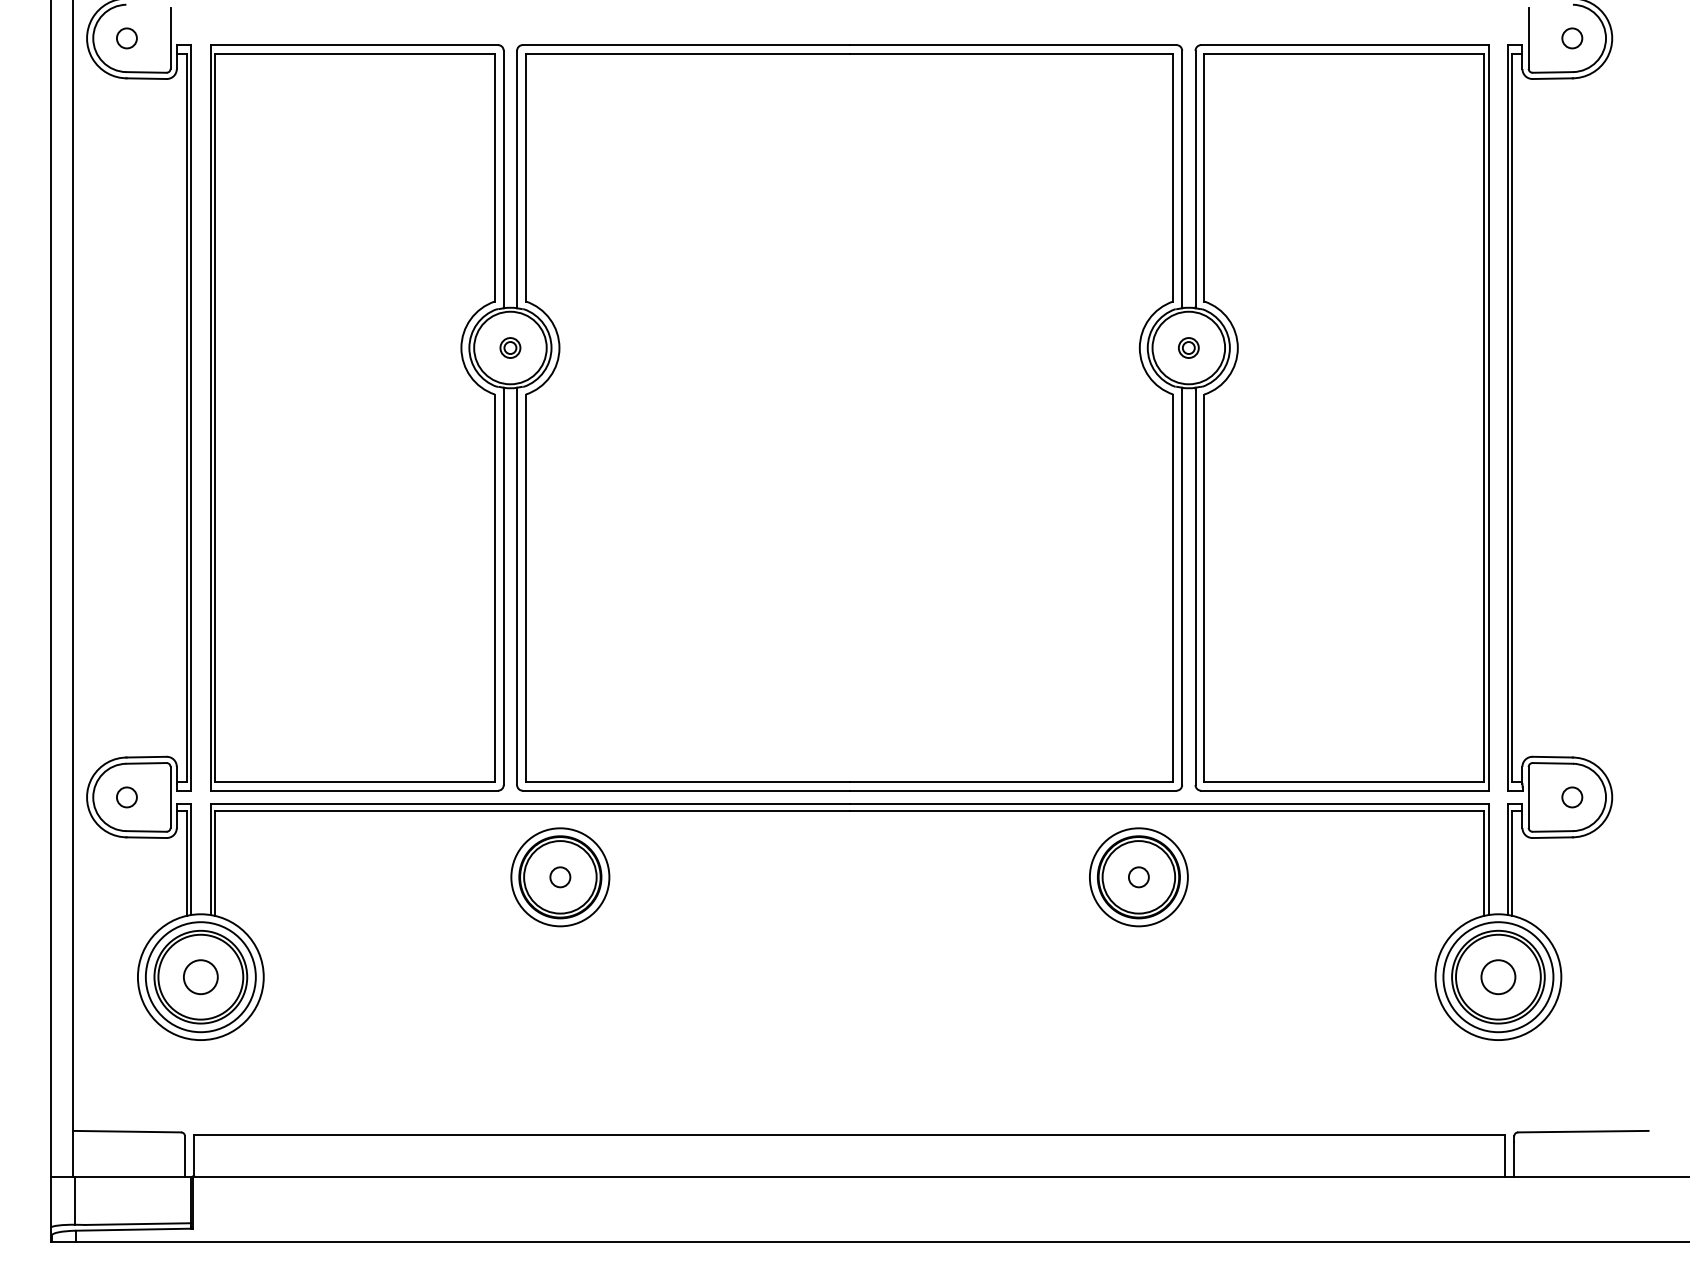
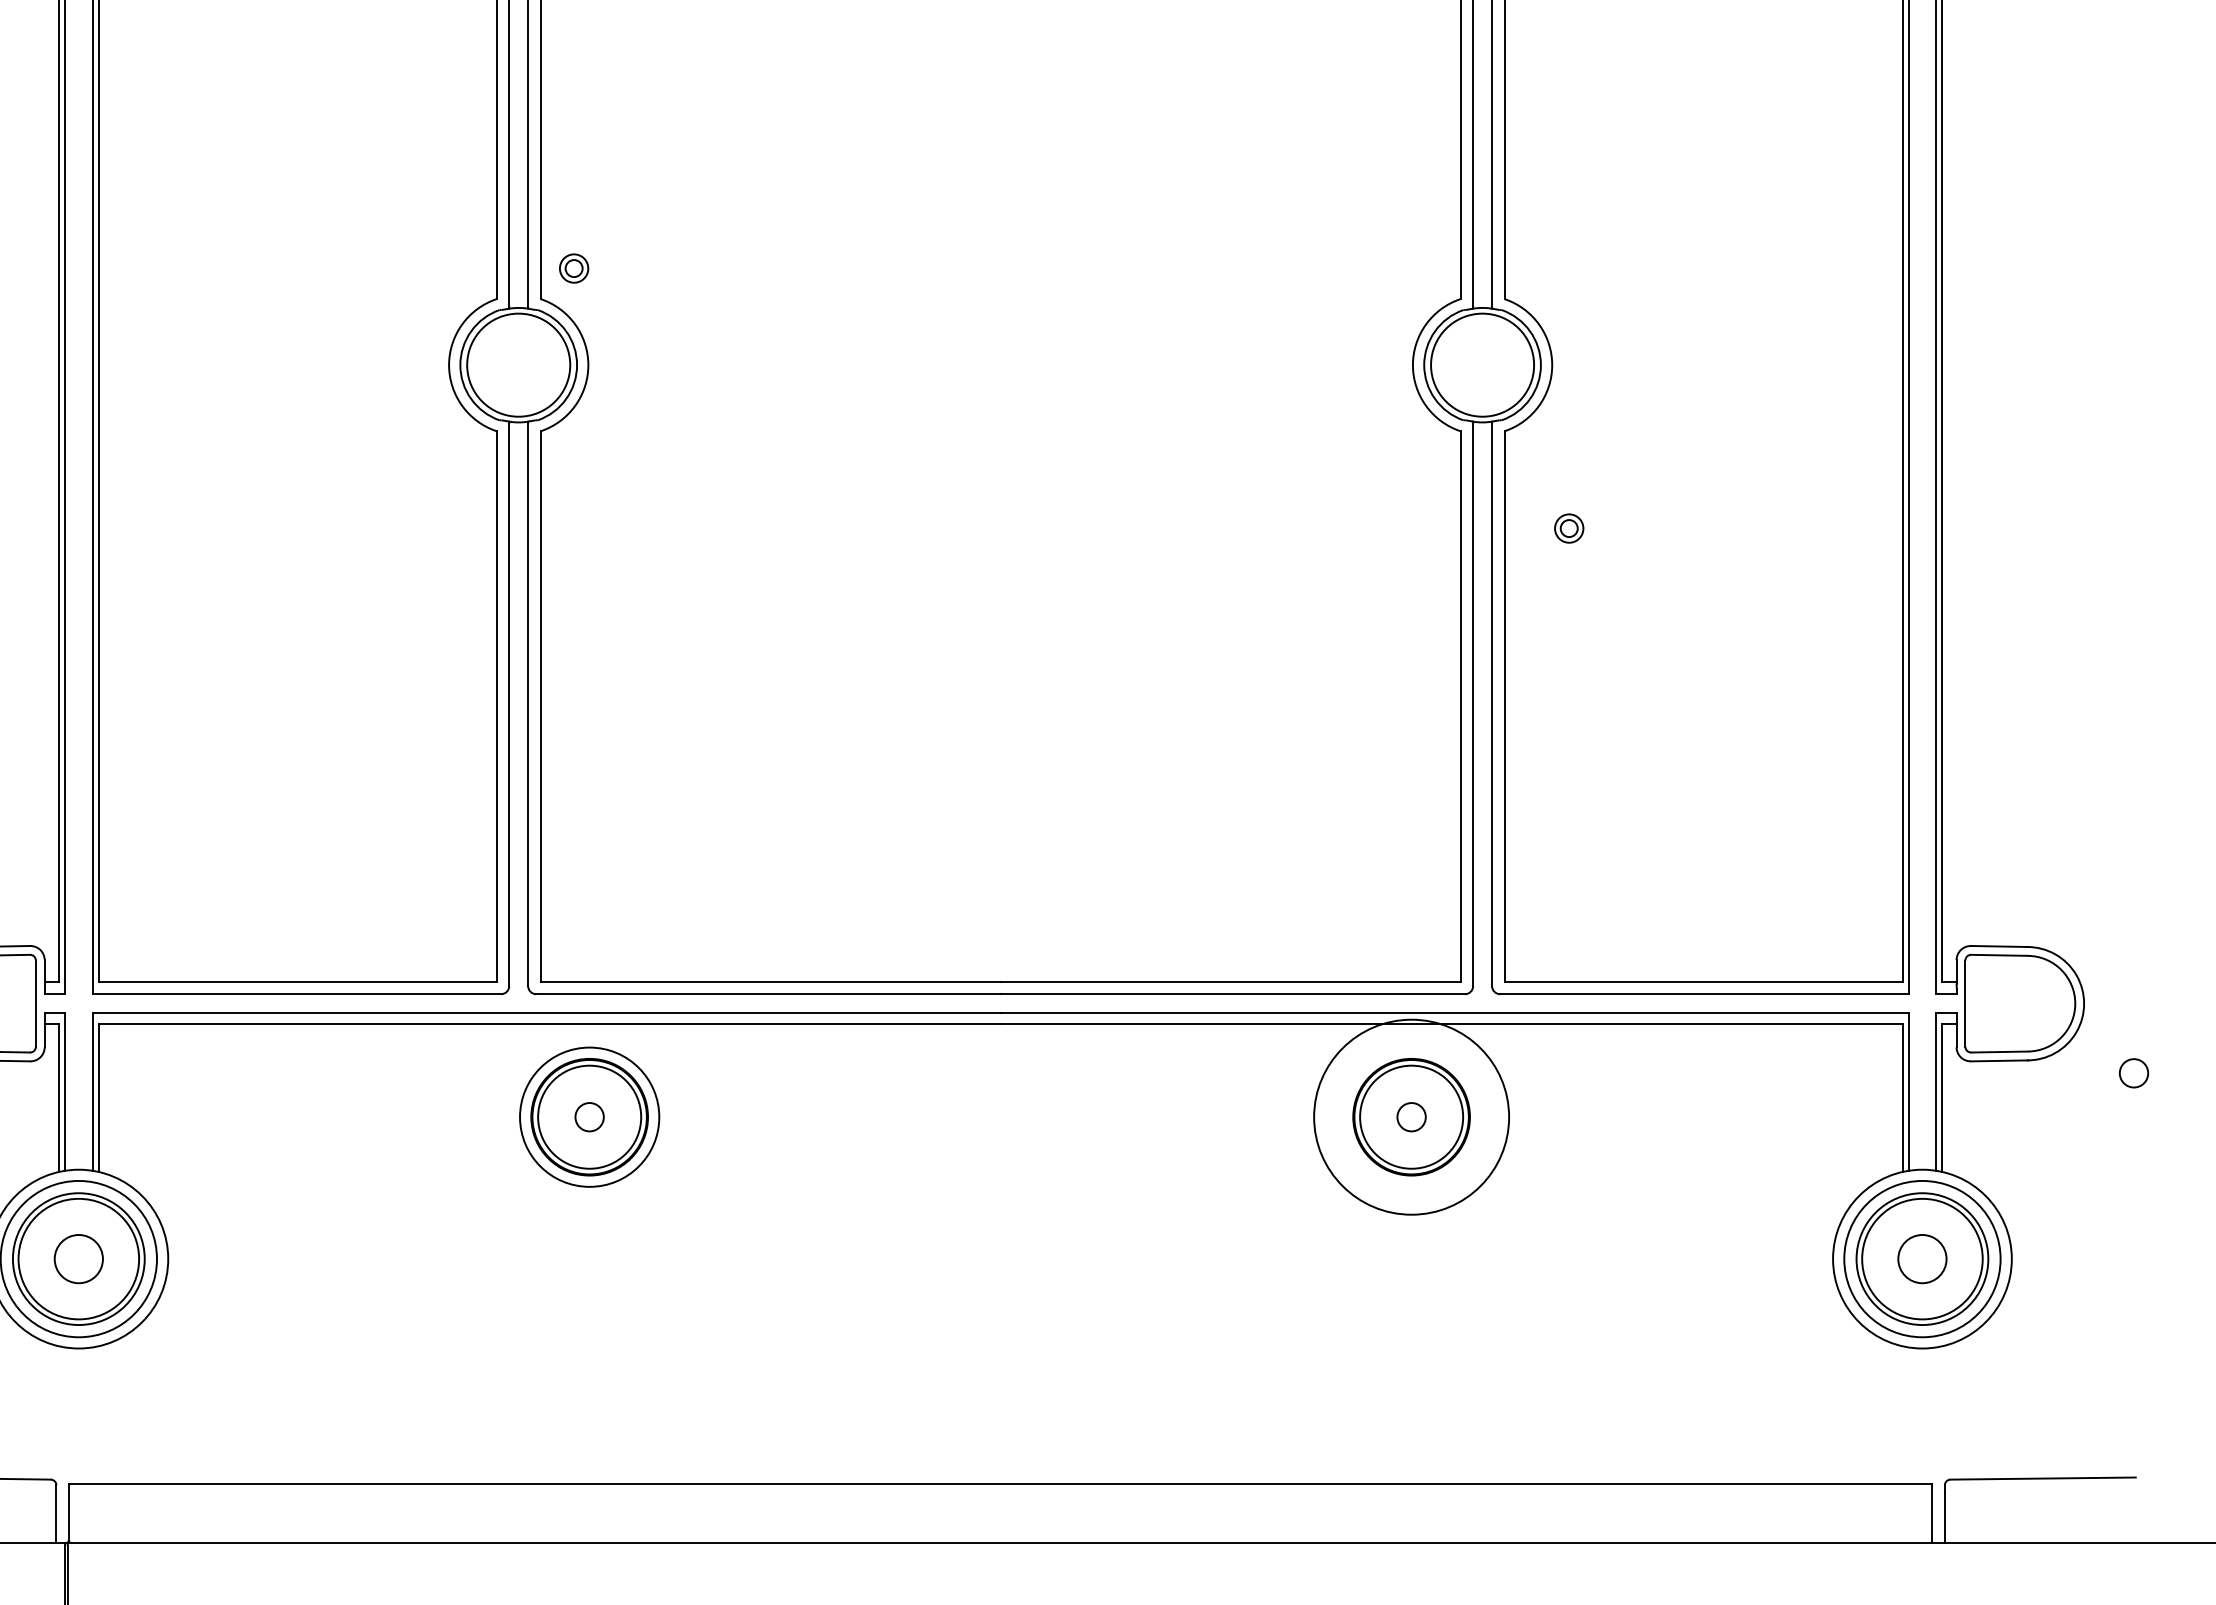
part: (510, 347) -> (574, 267), moved
part: (1188, 347) -> (1568, 527), moved
circle: (1572, 797) -> (2134, 1073), moved
circle: (1138, 877) -> (1411, 1117), size x1.4

